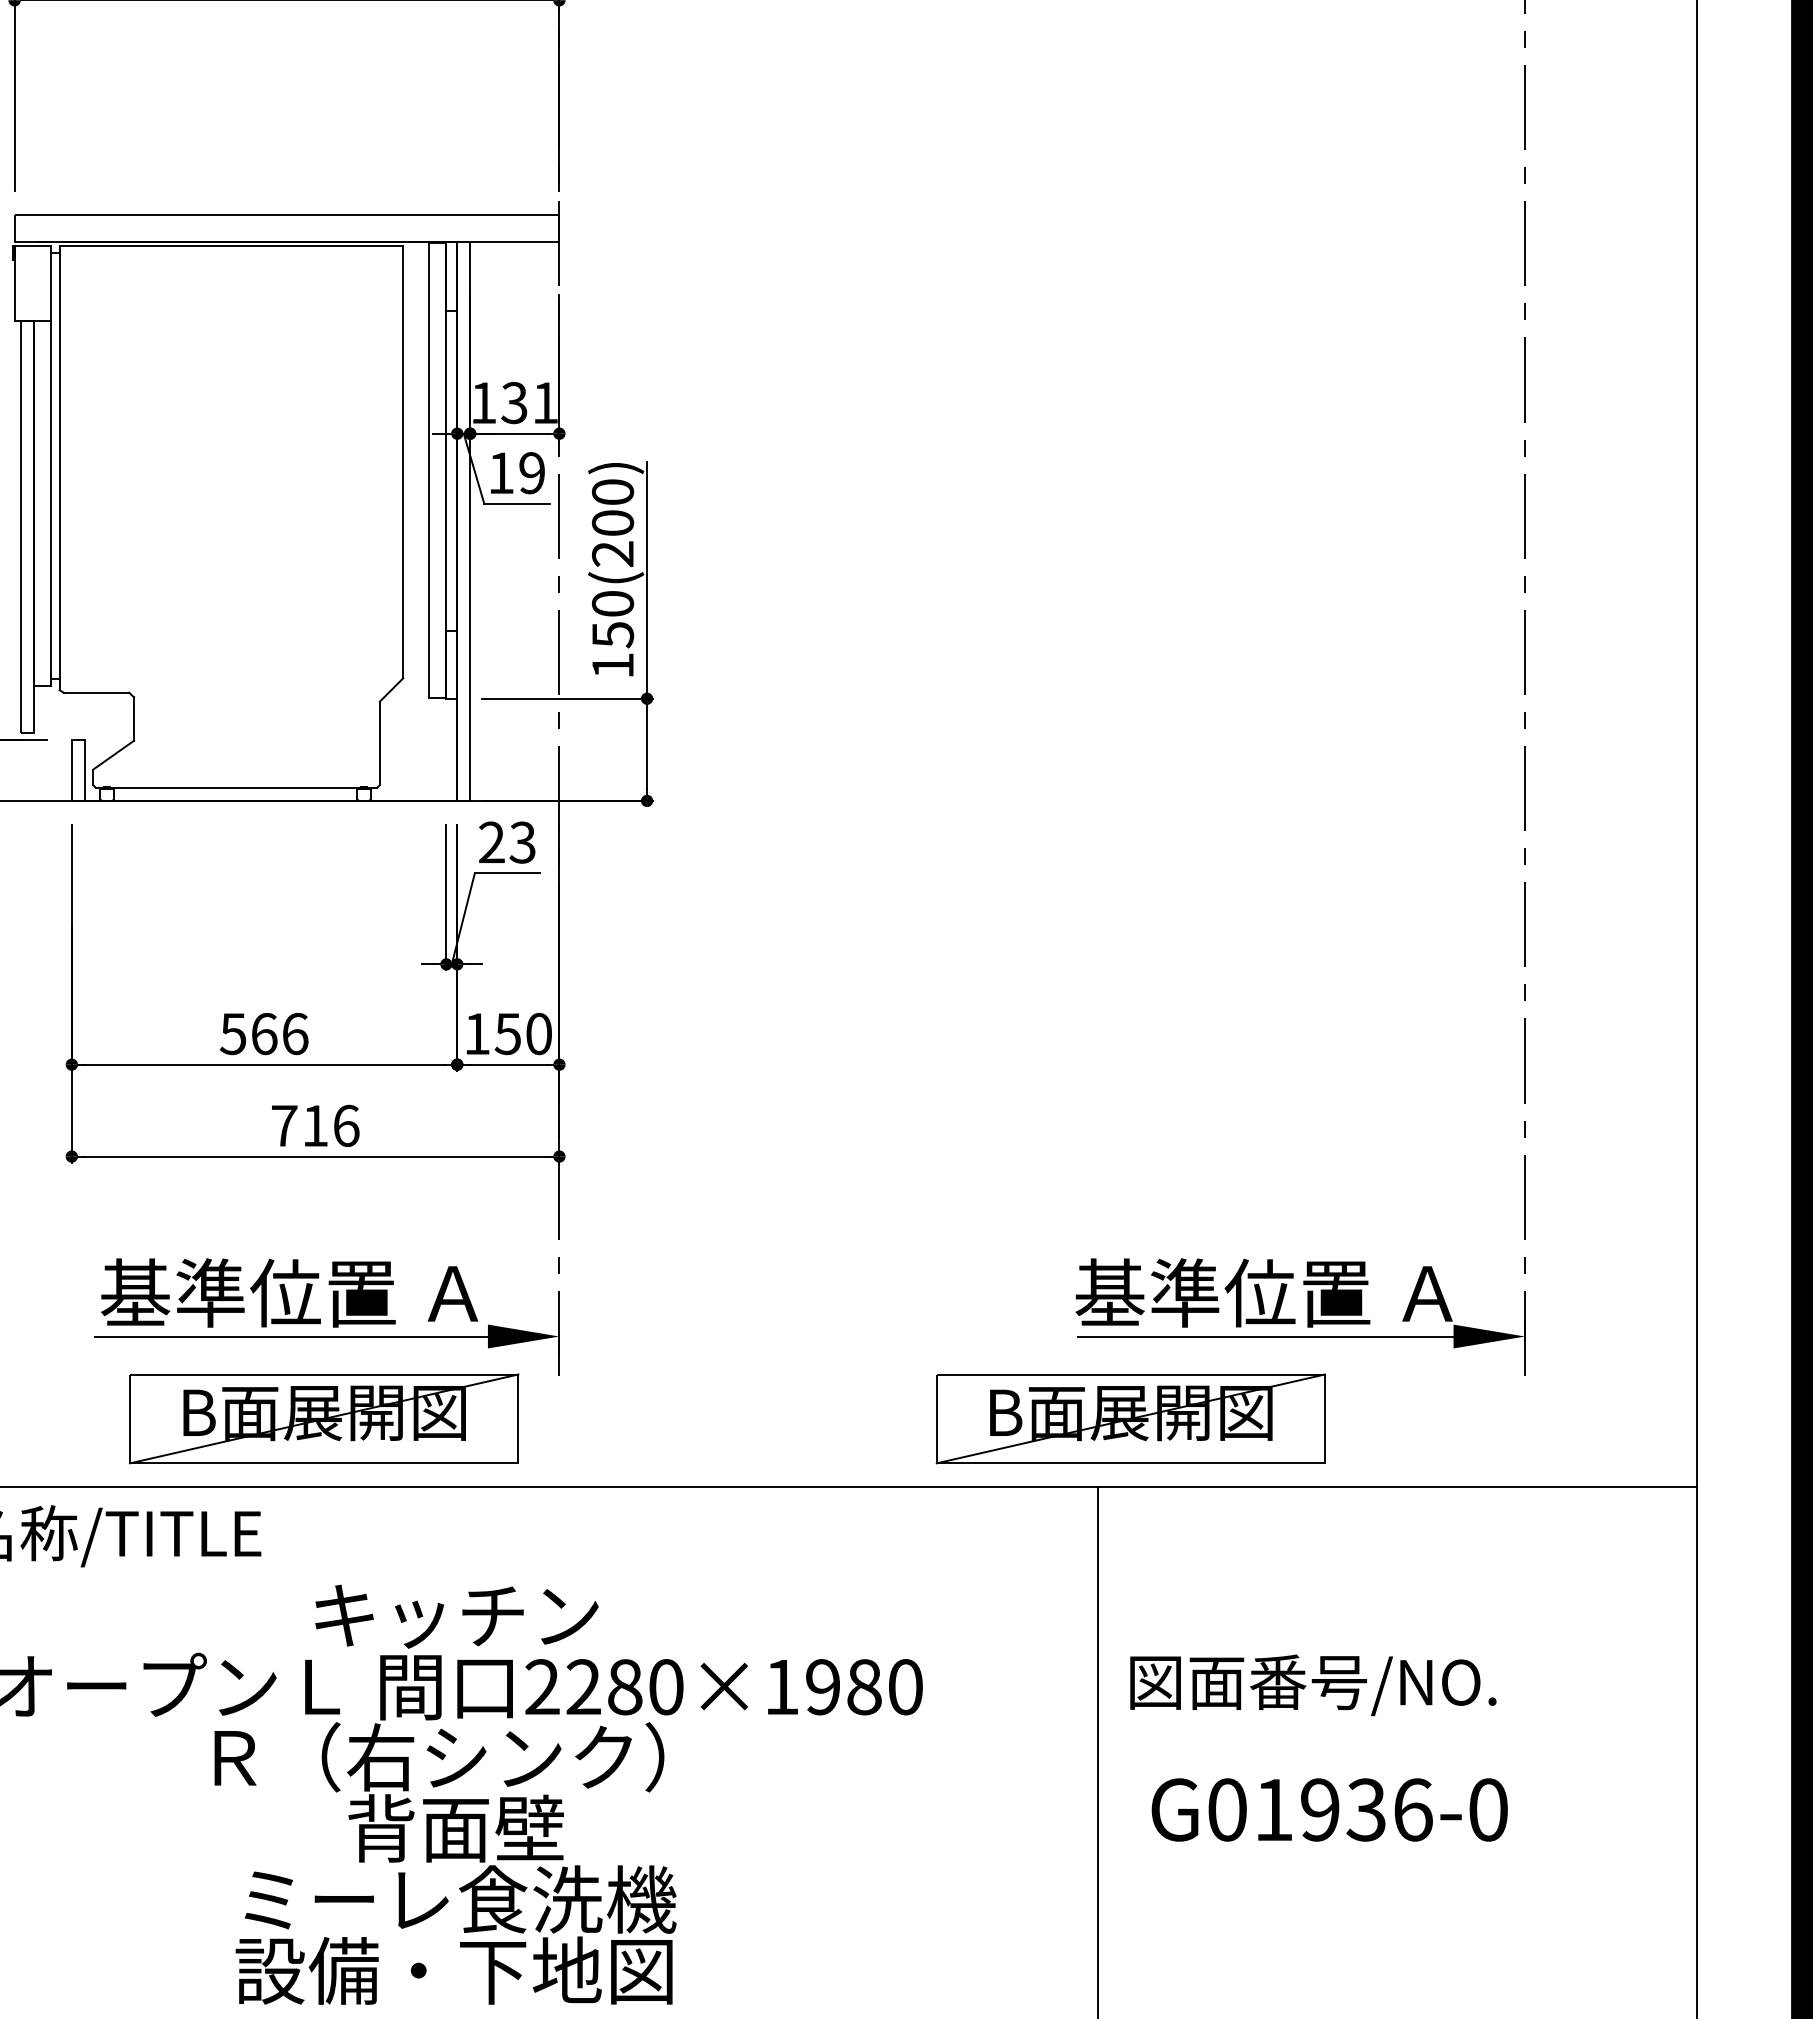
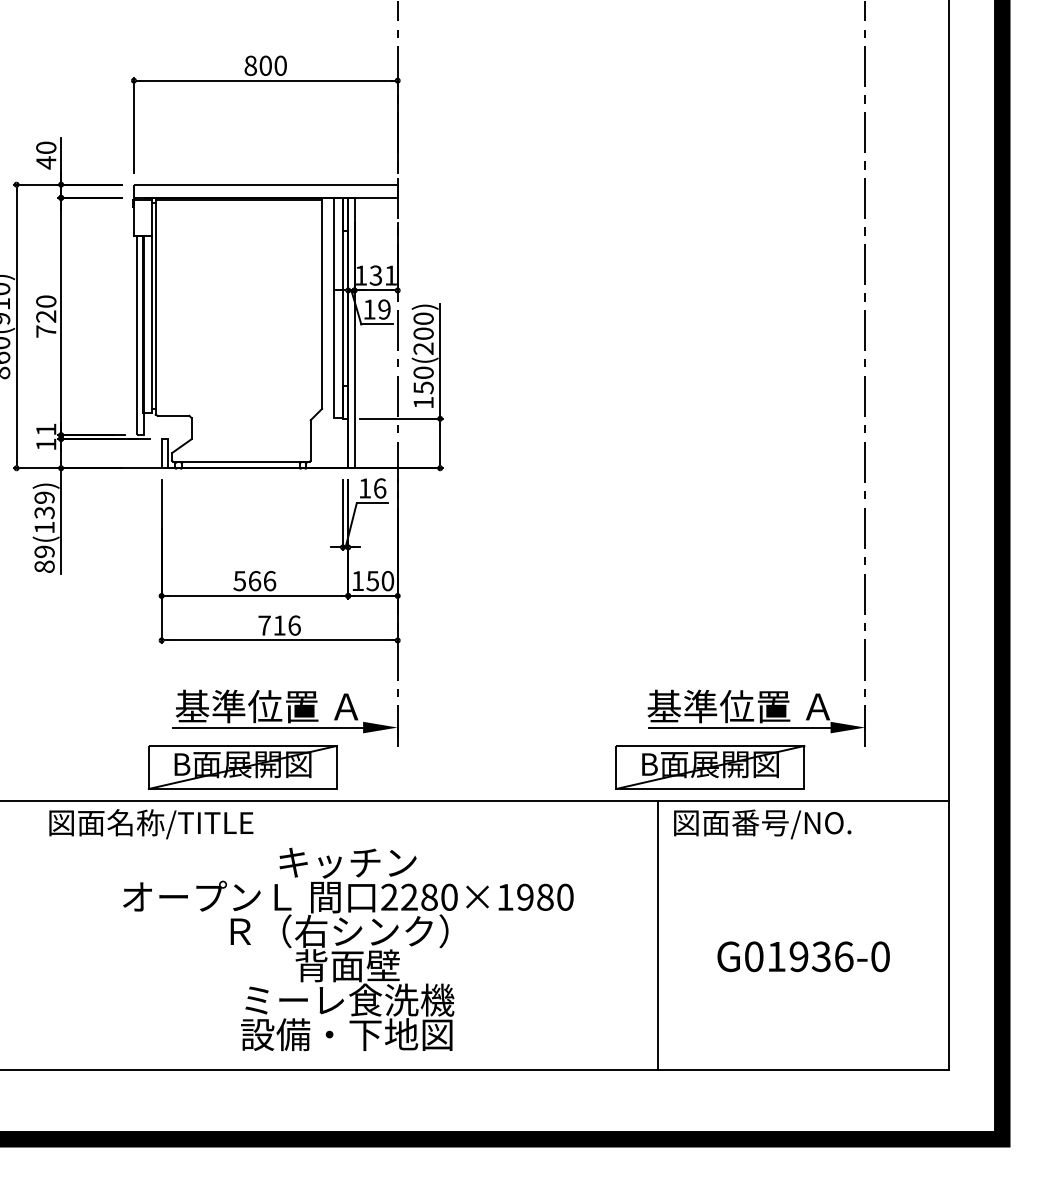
text: (507, 842) -> (372, 488), 23 -> 16
part: (323, 1418) -> (242, 767), moved
part: (1131, 1418) -> (710, 767), moved
text: (1312, 1685) -> (762, 824), moved
text: (1329, 1809) -> (803, 956), moved

